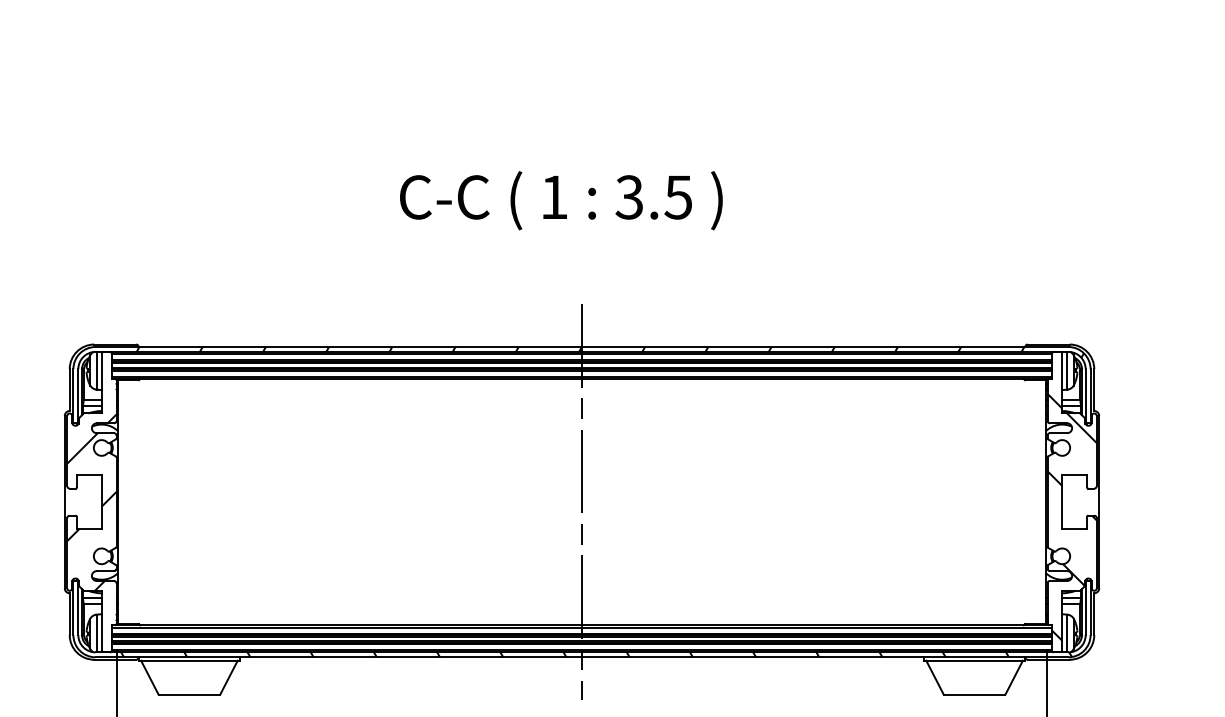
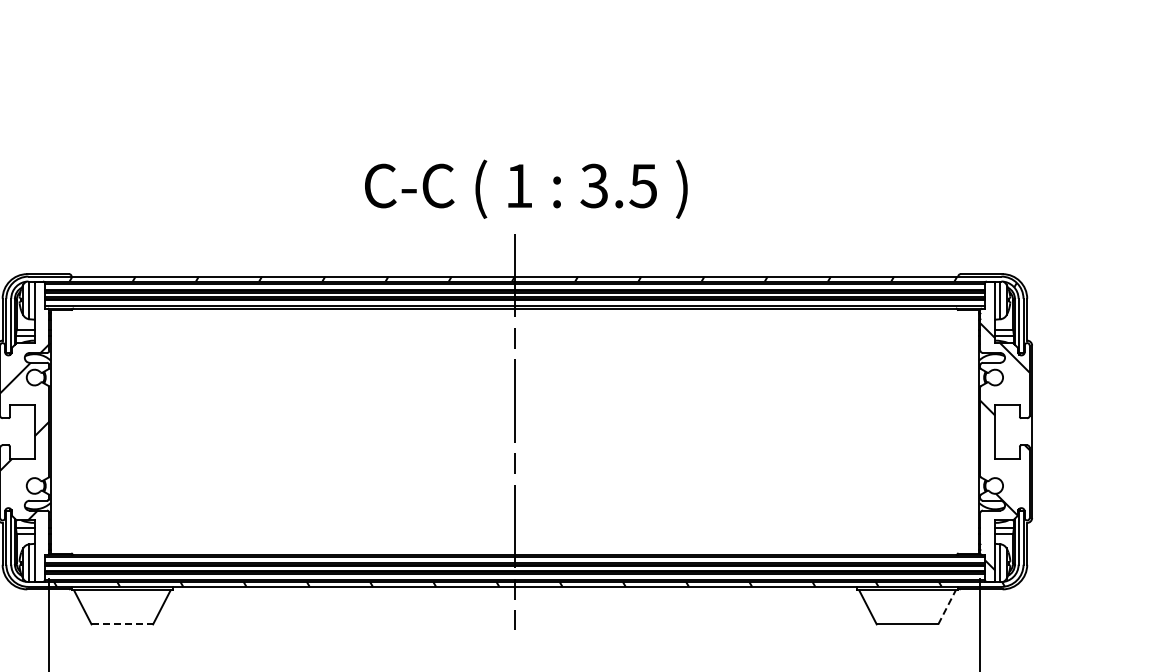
text: (561, 200) -> (526, 189), moved
line: (1014, 677) -> (947, 607), solid -> dashed
line: (189, 694) -> (122, 624), solid -> dashed

